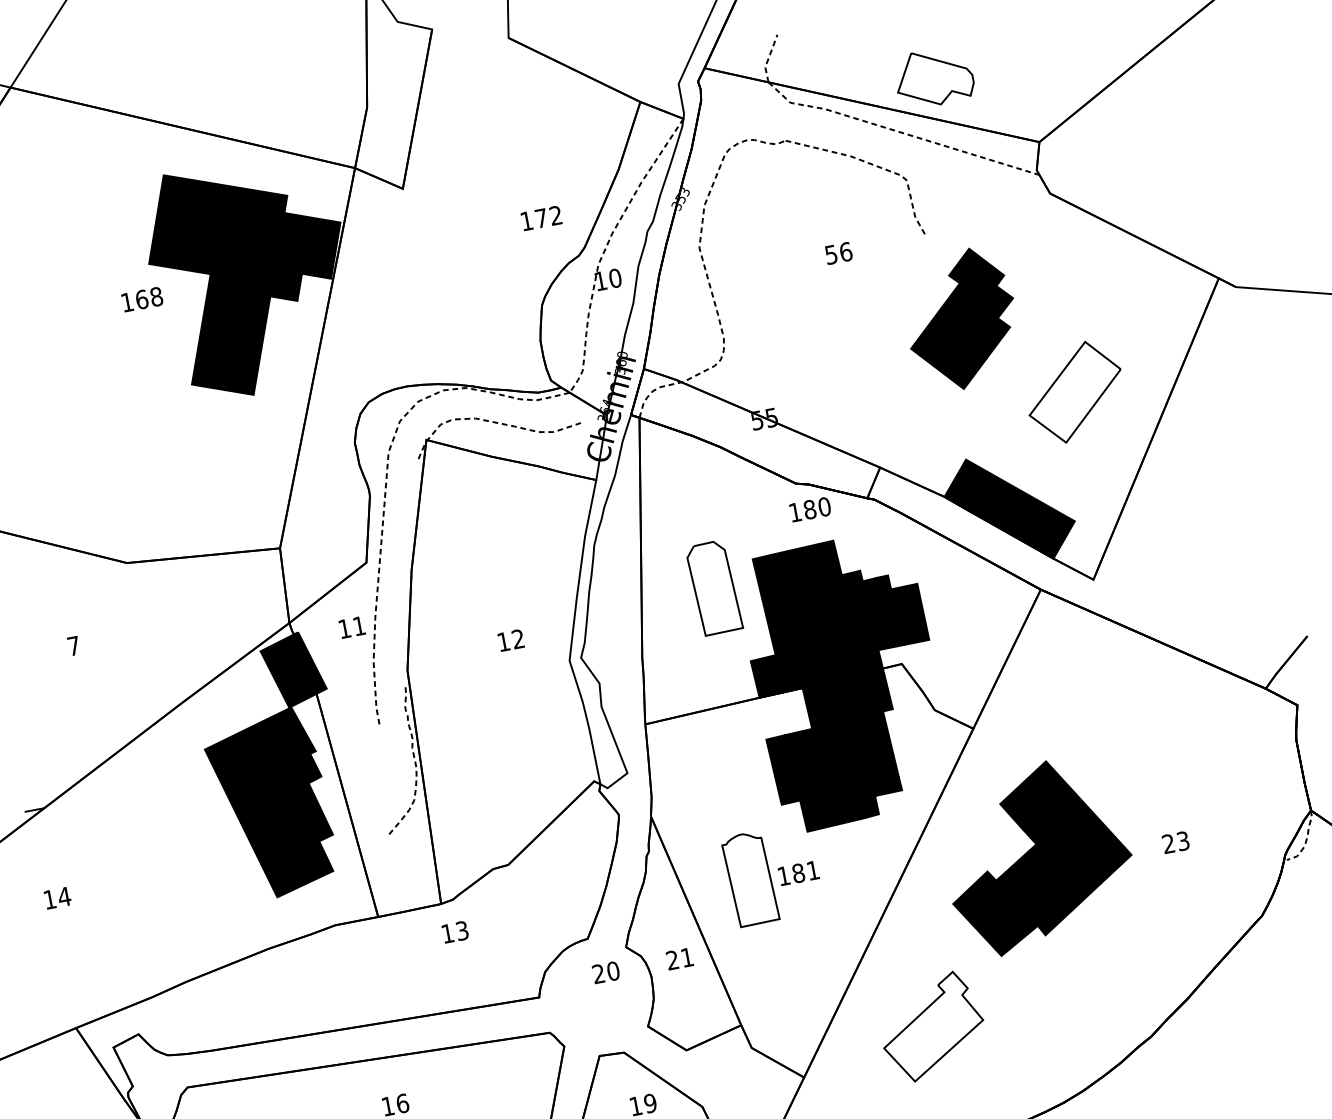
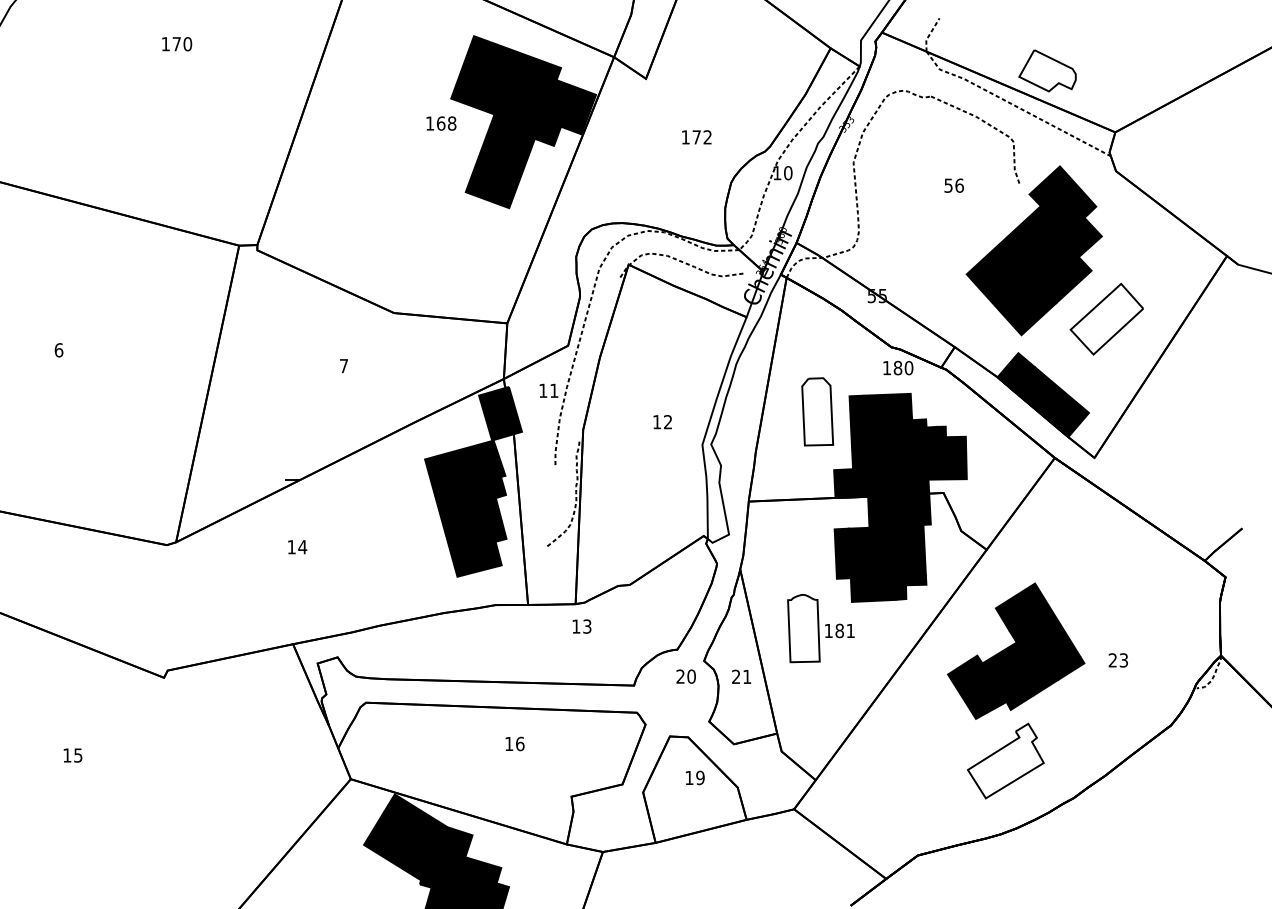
text: (541, 218) -> (696, 137), moved
part: (960, 319) -> (1033, 250), size x1.67
part: (931, 1026) -> (1005, 760), moved

